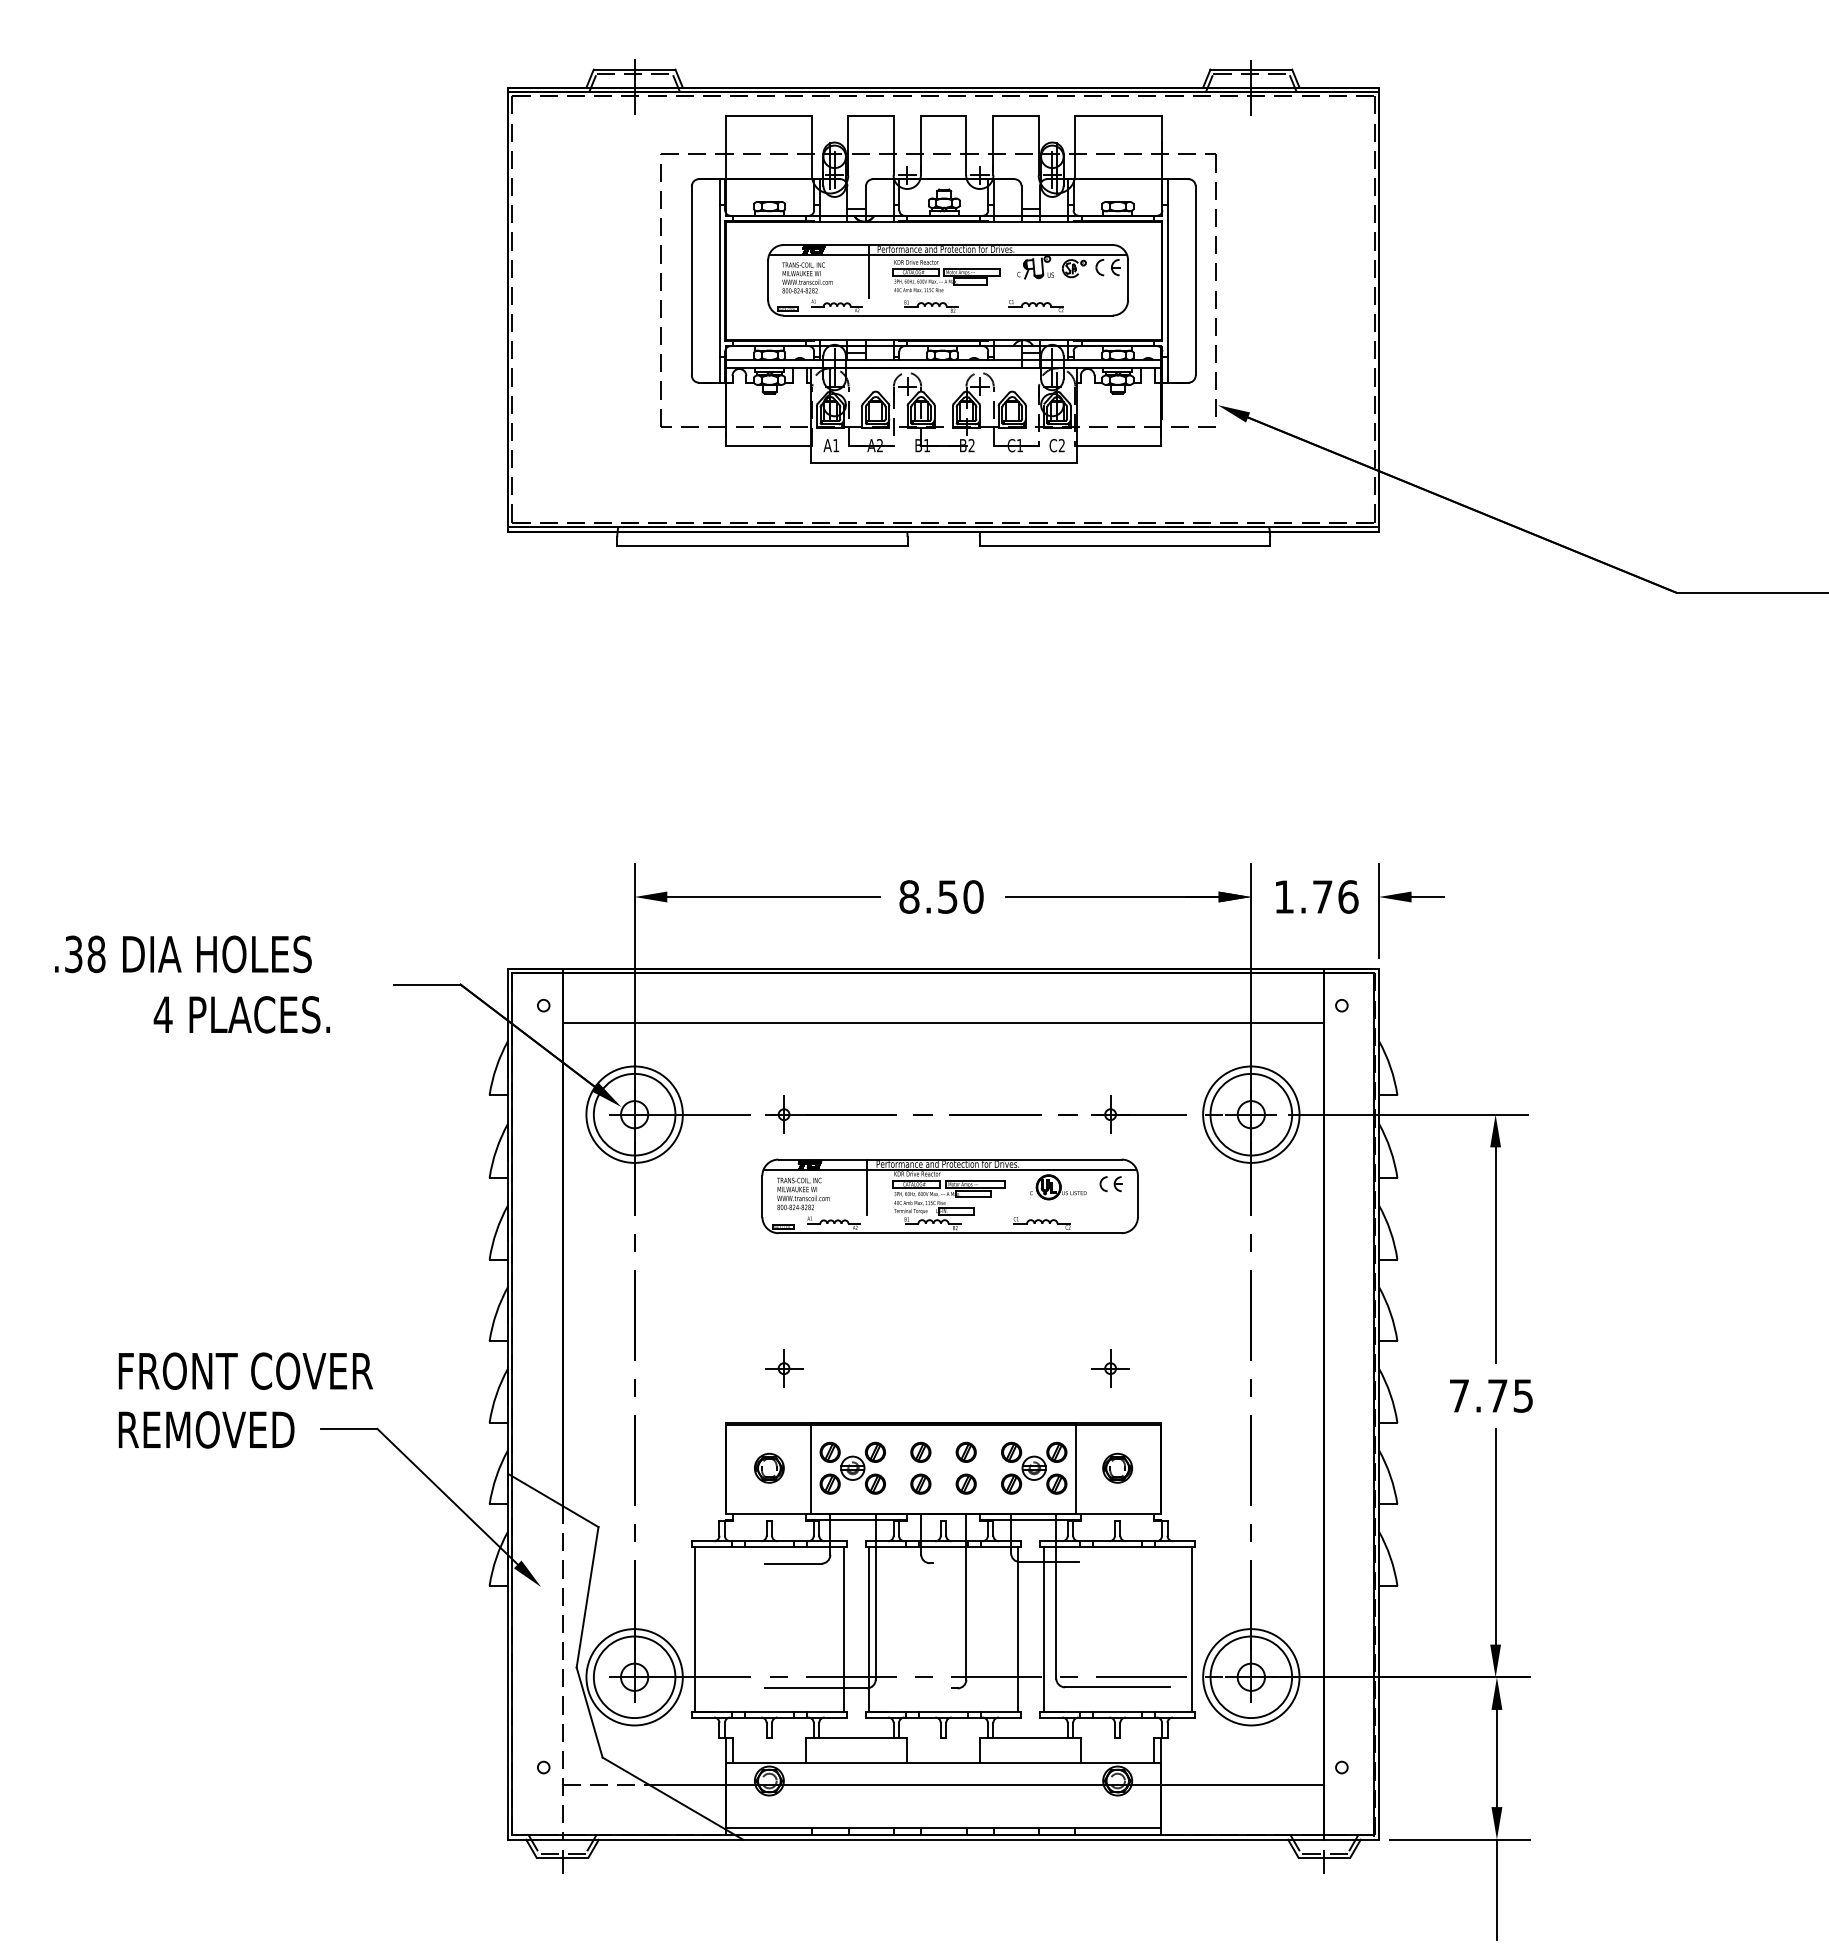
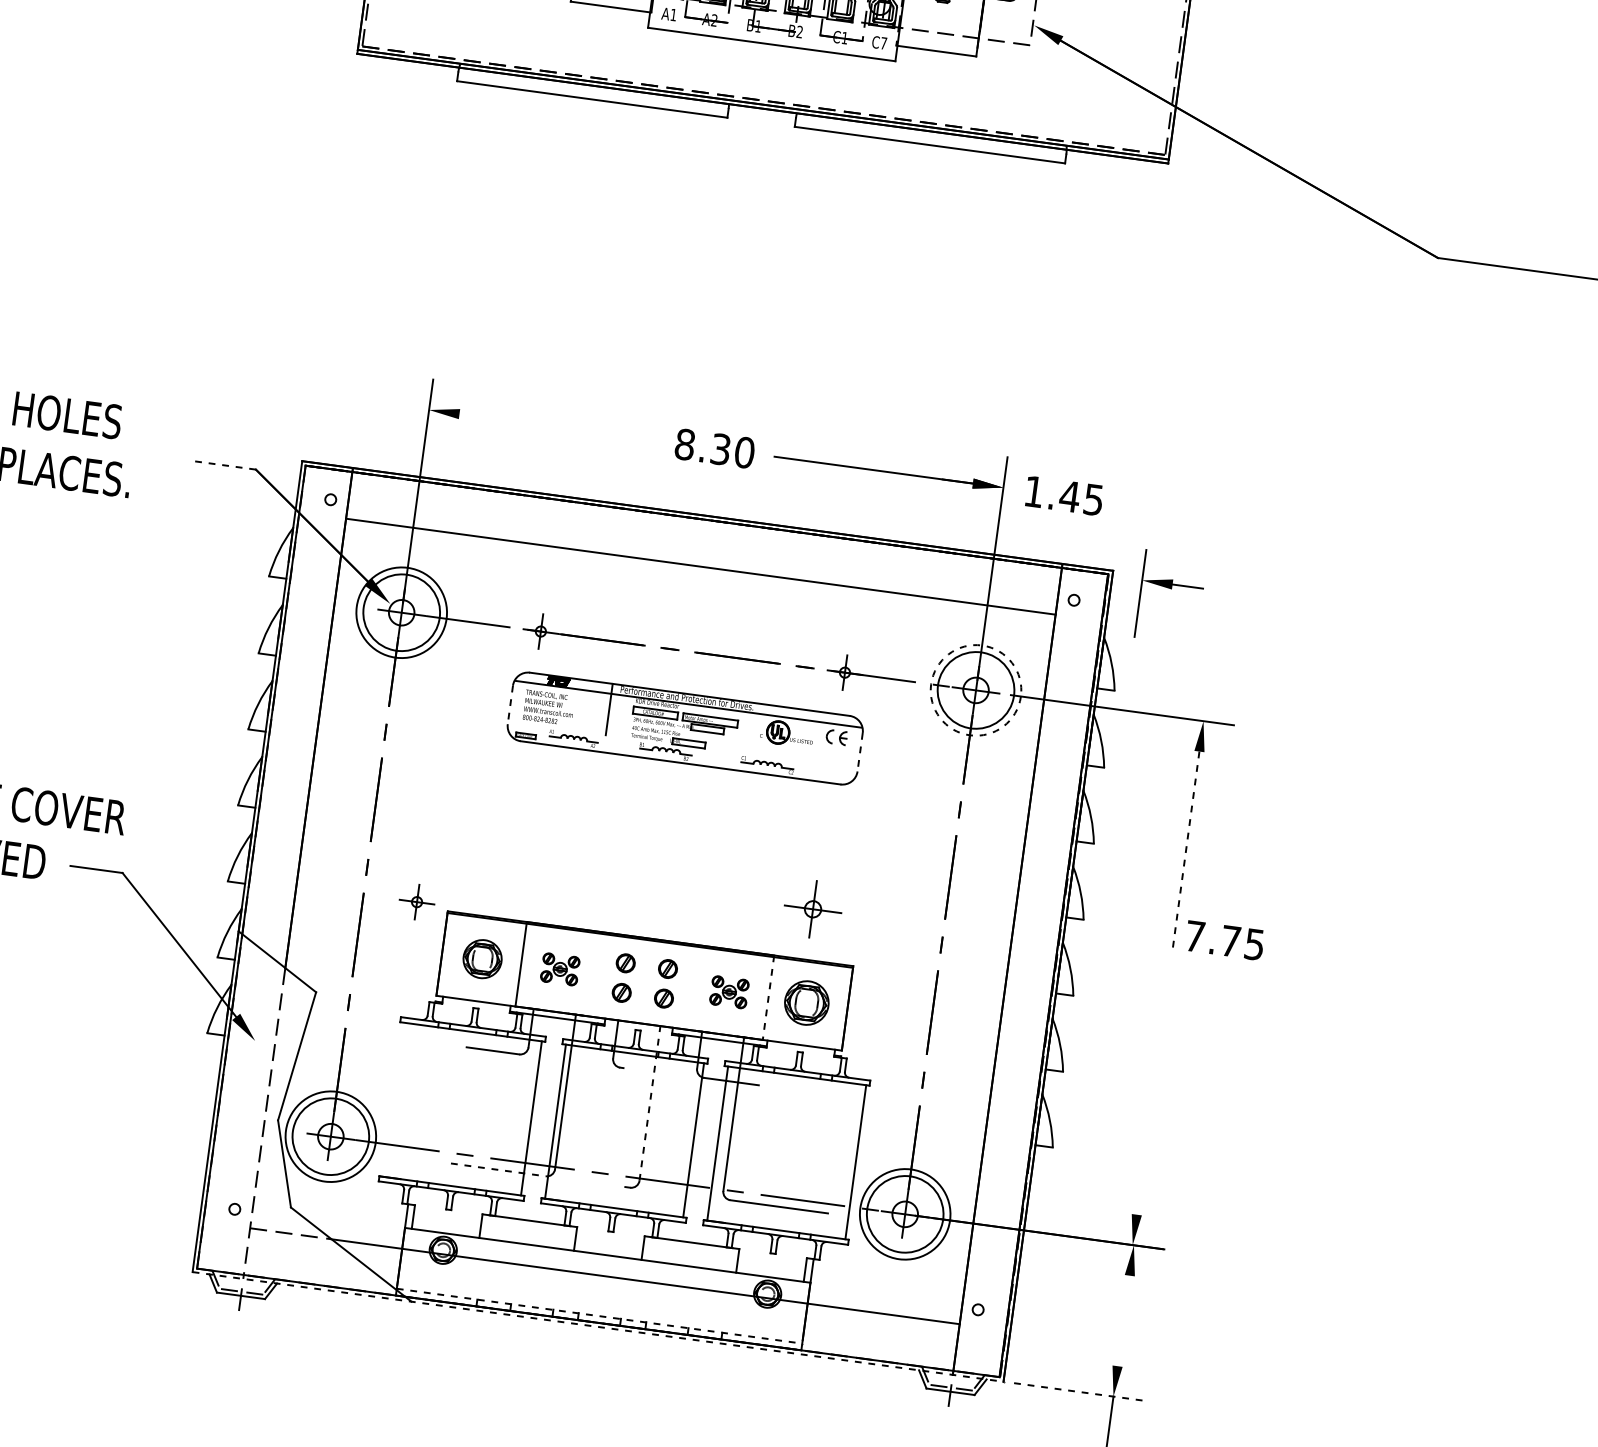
text: (1061, 445) -> (883, 43), C2 -> C7
text: (947, 896) -> (720, 448), 8.50 -> 8.30
text: (1335, 896) -> (1081, 497), 1.76 -> 1.45
line: (773, 897) -> (558, 427), removed
part: (1411, 902) -> (1171, 589), moved
line: (426, 984) -> (224, 465), solid -> dashed
circle: (1251, 1114) -> (976, 690), solid -> dashed
line: (762, 1196) -> (510, 705), solid -> dashed
line: (1137, 1196) -> (859, 752), solid -> dashed
line: (1495, 1255) -> (1185, 852), solid -> dashed
part: (784, 1368) -> (417, 902), moved
part: (1110, 1368) -> (812, 909), size x1.6
text: (1491, 1395) -> (1225, 940), moved
part: (769, 1467) -> (482, 958), size x1.4
part: (852, 1467) -> (560, 968), size x0.6
part: (1034, 1467) -> (729, 991), size x0.6
part: (1117, 1467) -> (806, 1002), size x1.6
line: (1076, 1468) -> (768, 997), solid -> dashed
line: (1495, 1536) -> (1150, 1113), removed
line: (966, 1596) -> (650, 1103), solid -> dashed
line: (695, 1629) -> (393, 1099), removed
line: (816, 1688) -> (498, 1170), solid -> dashed
line: (1496, 1758) -> (1123, 1320), removed
line: (943, 1828) -> (599, 1316), solid -> dashed
line: (944, 1839) -> (599, 1326), solid -> dashed
line: (1459, 1839) -> (1078, 1391), solid -> dashed

